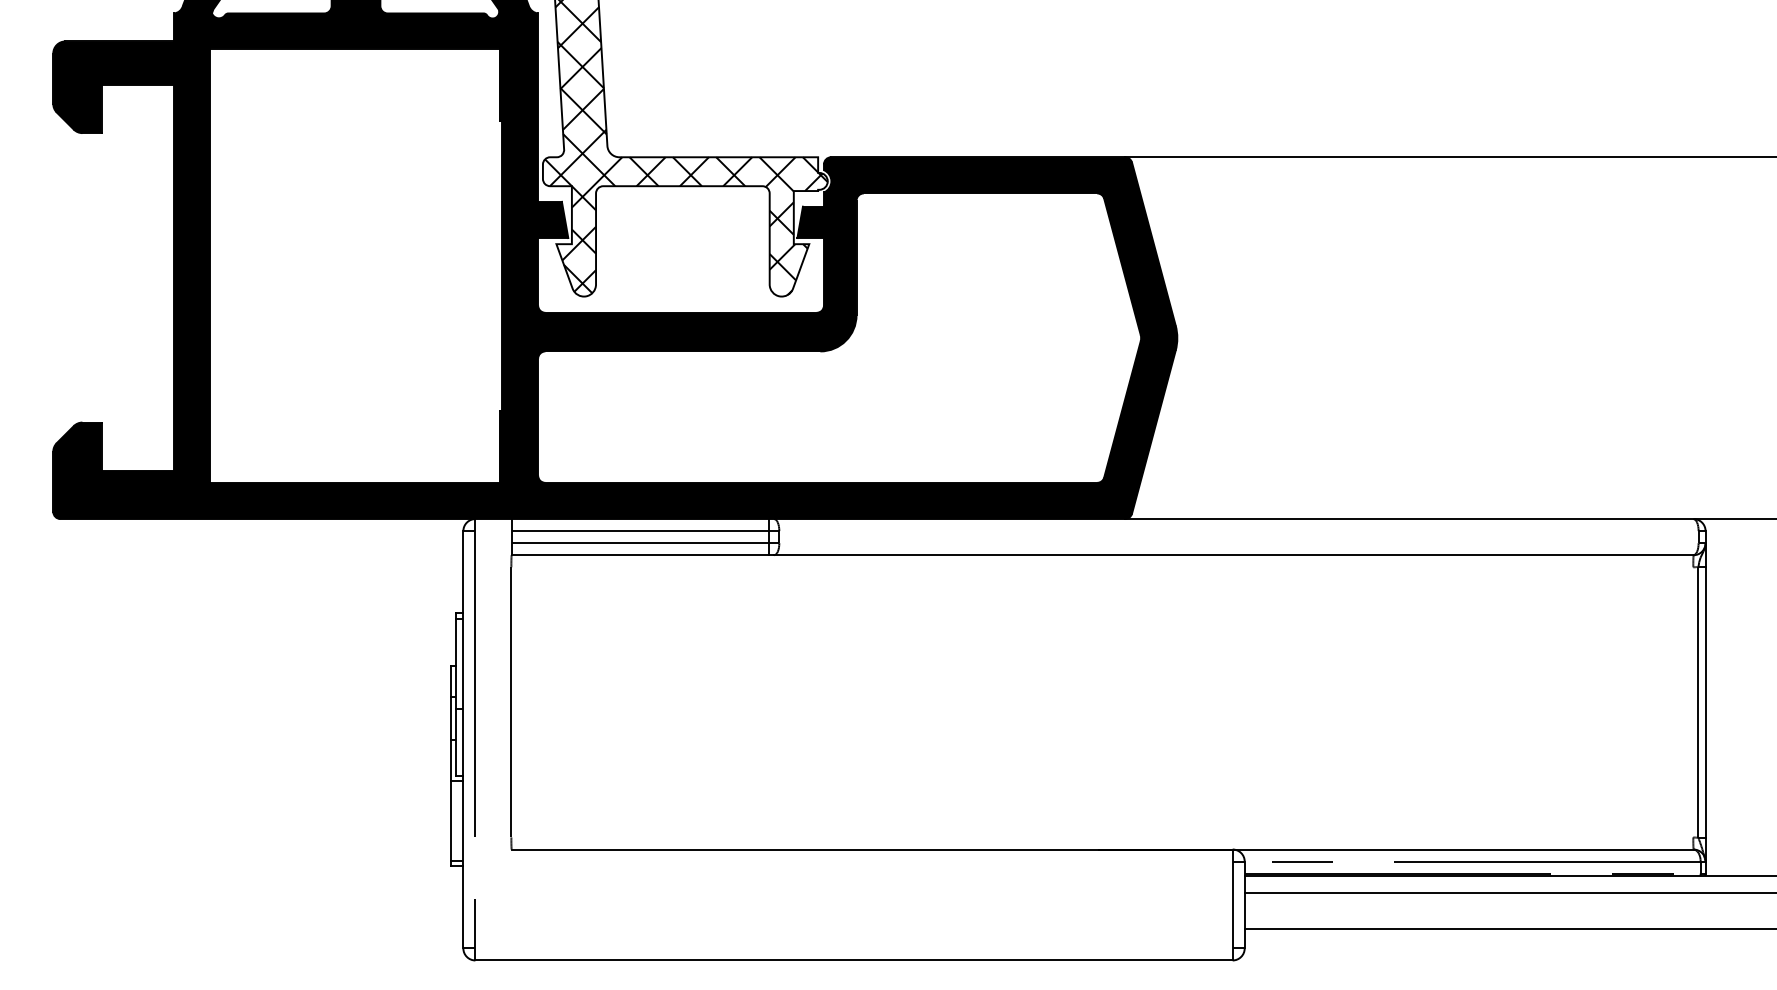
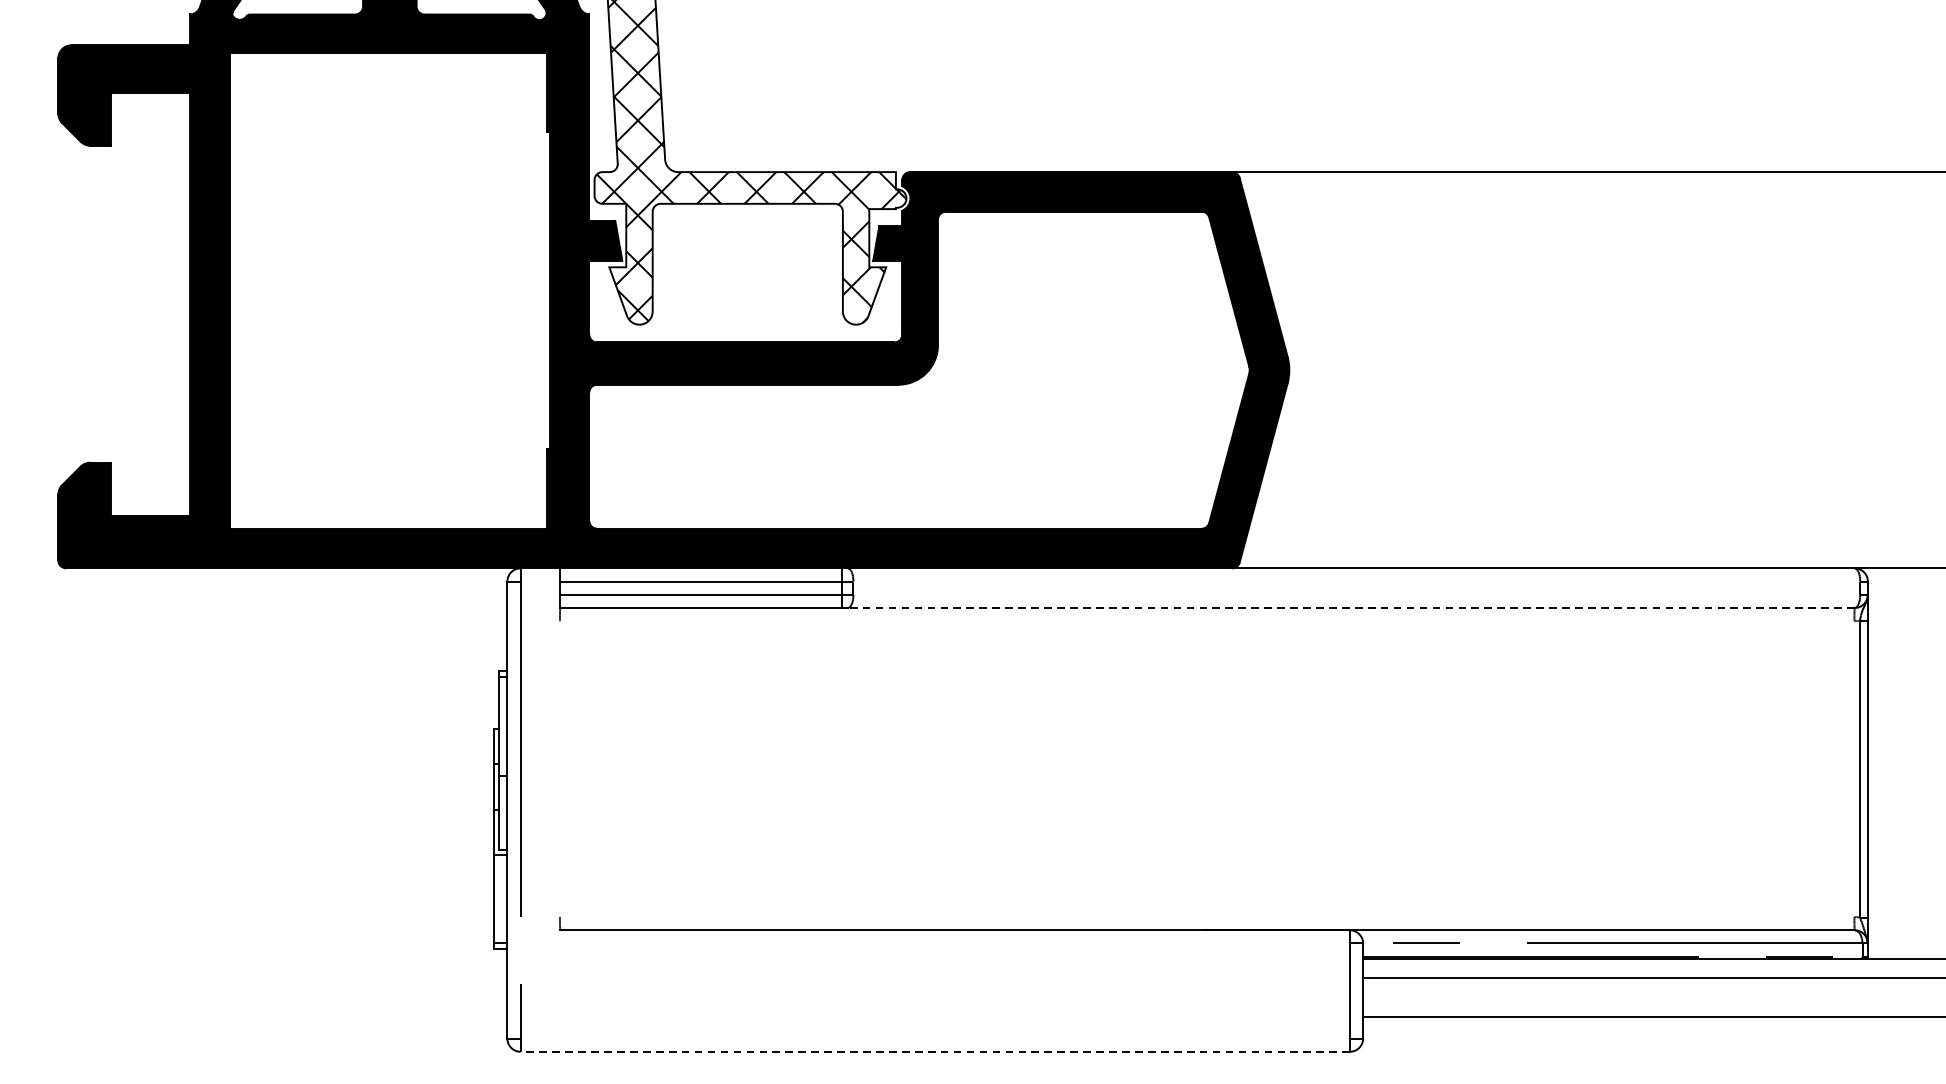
line: (1233, 555) -> (1350, 608), solid -> dashed
line: (511, 702) -> (560, 769), removed
line: (854, 960) -> (935, 1051), solid -> dashed

